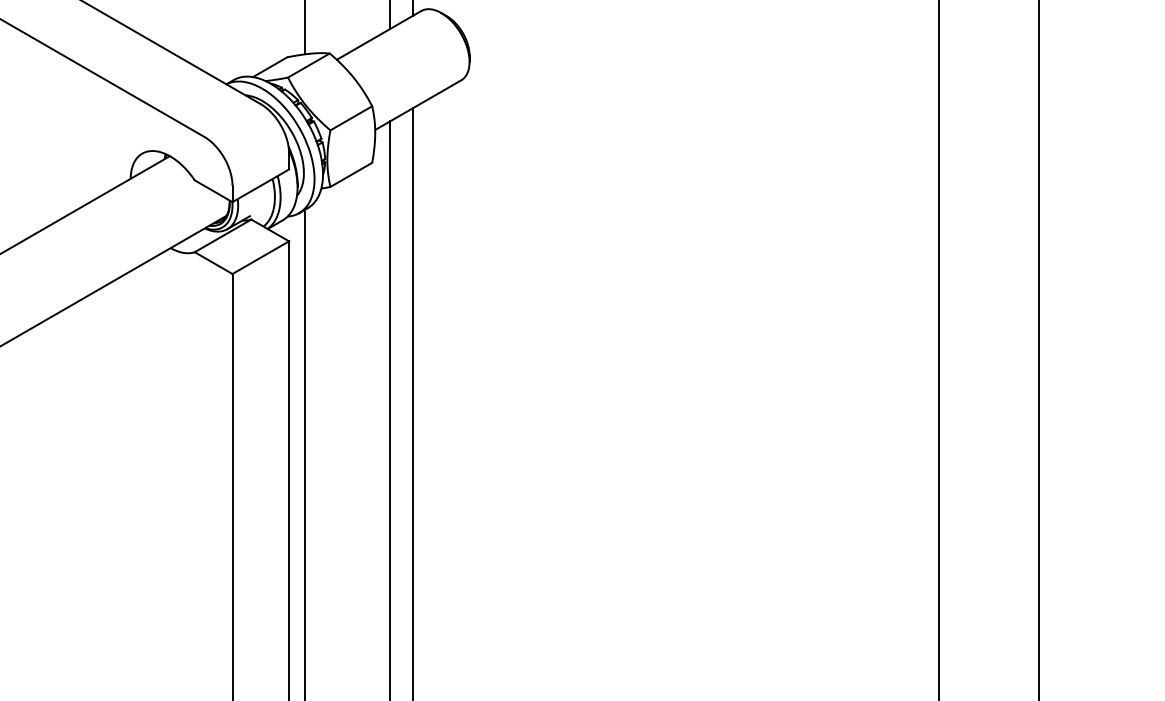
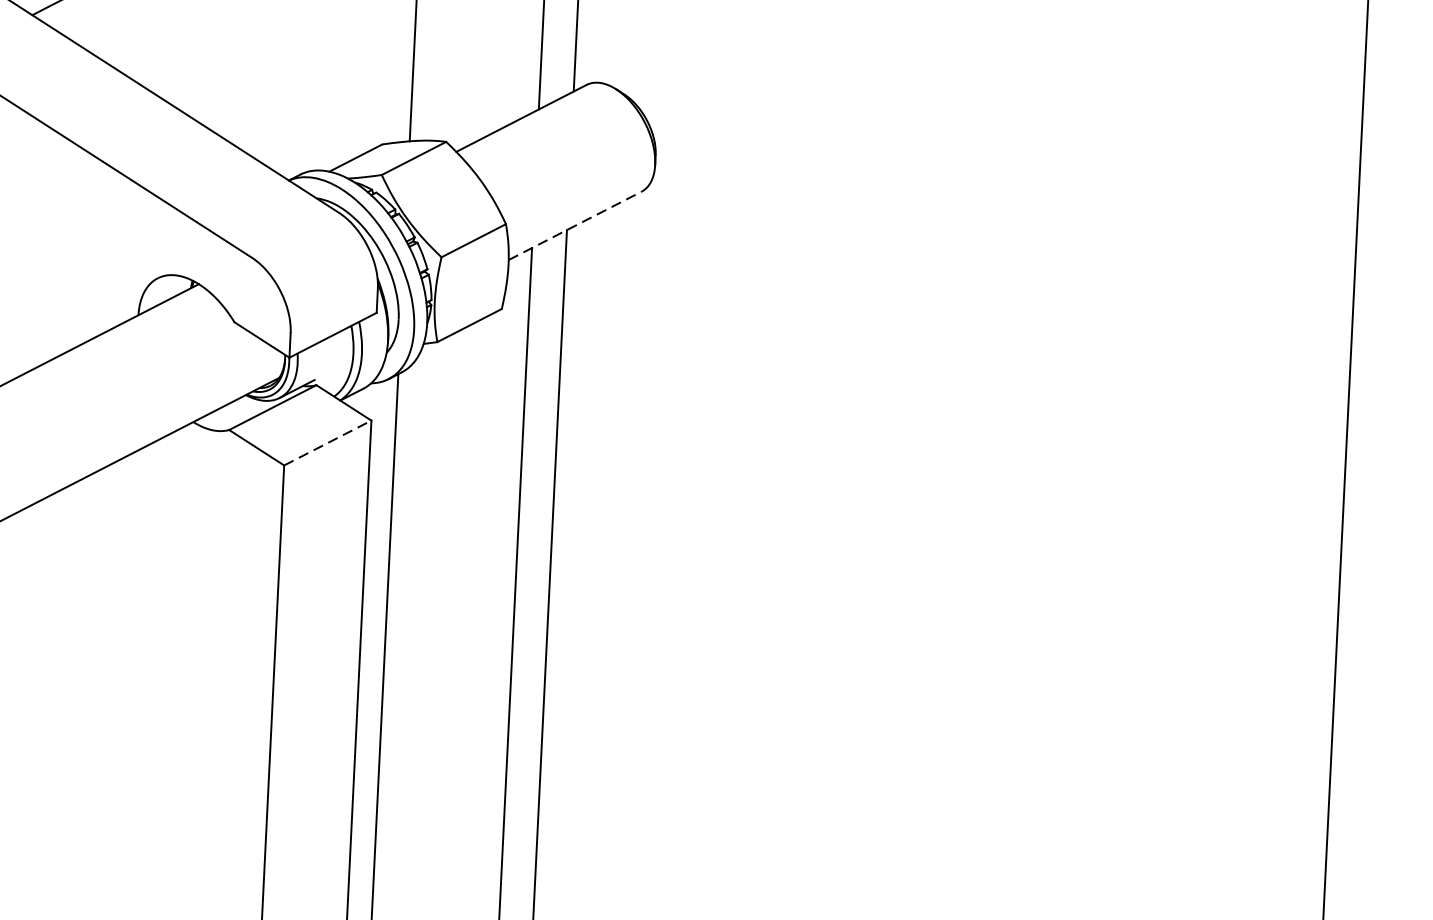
line: (418, 105) -> (575, 226), solid -> dashed
line: (260, 257) -> (327, 442), solid -> dashed

